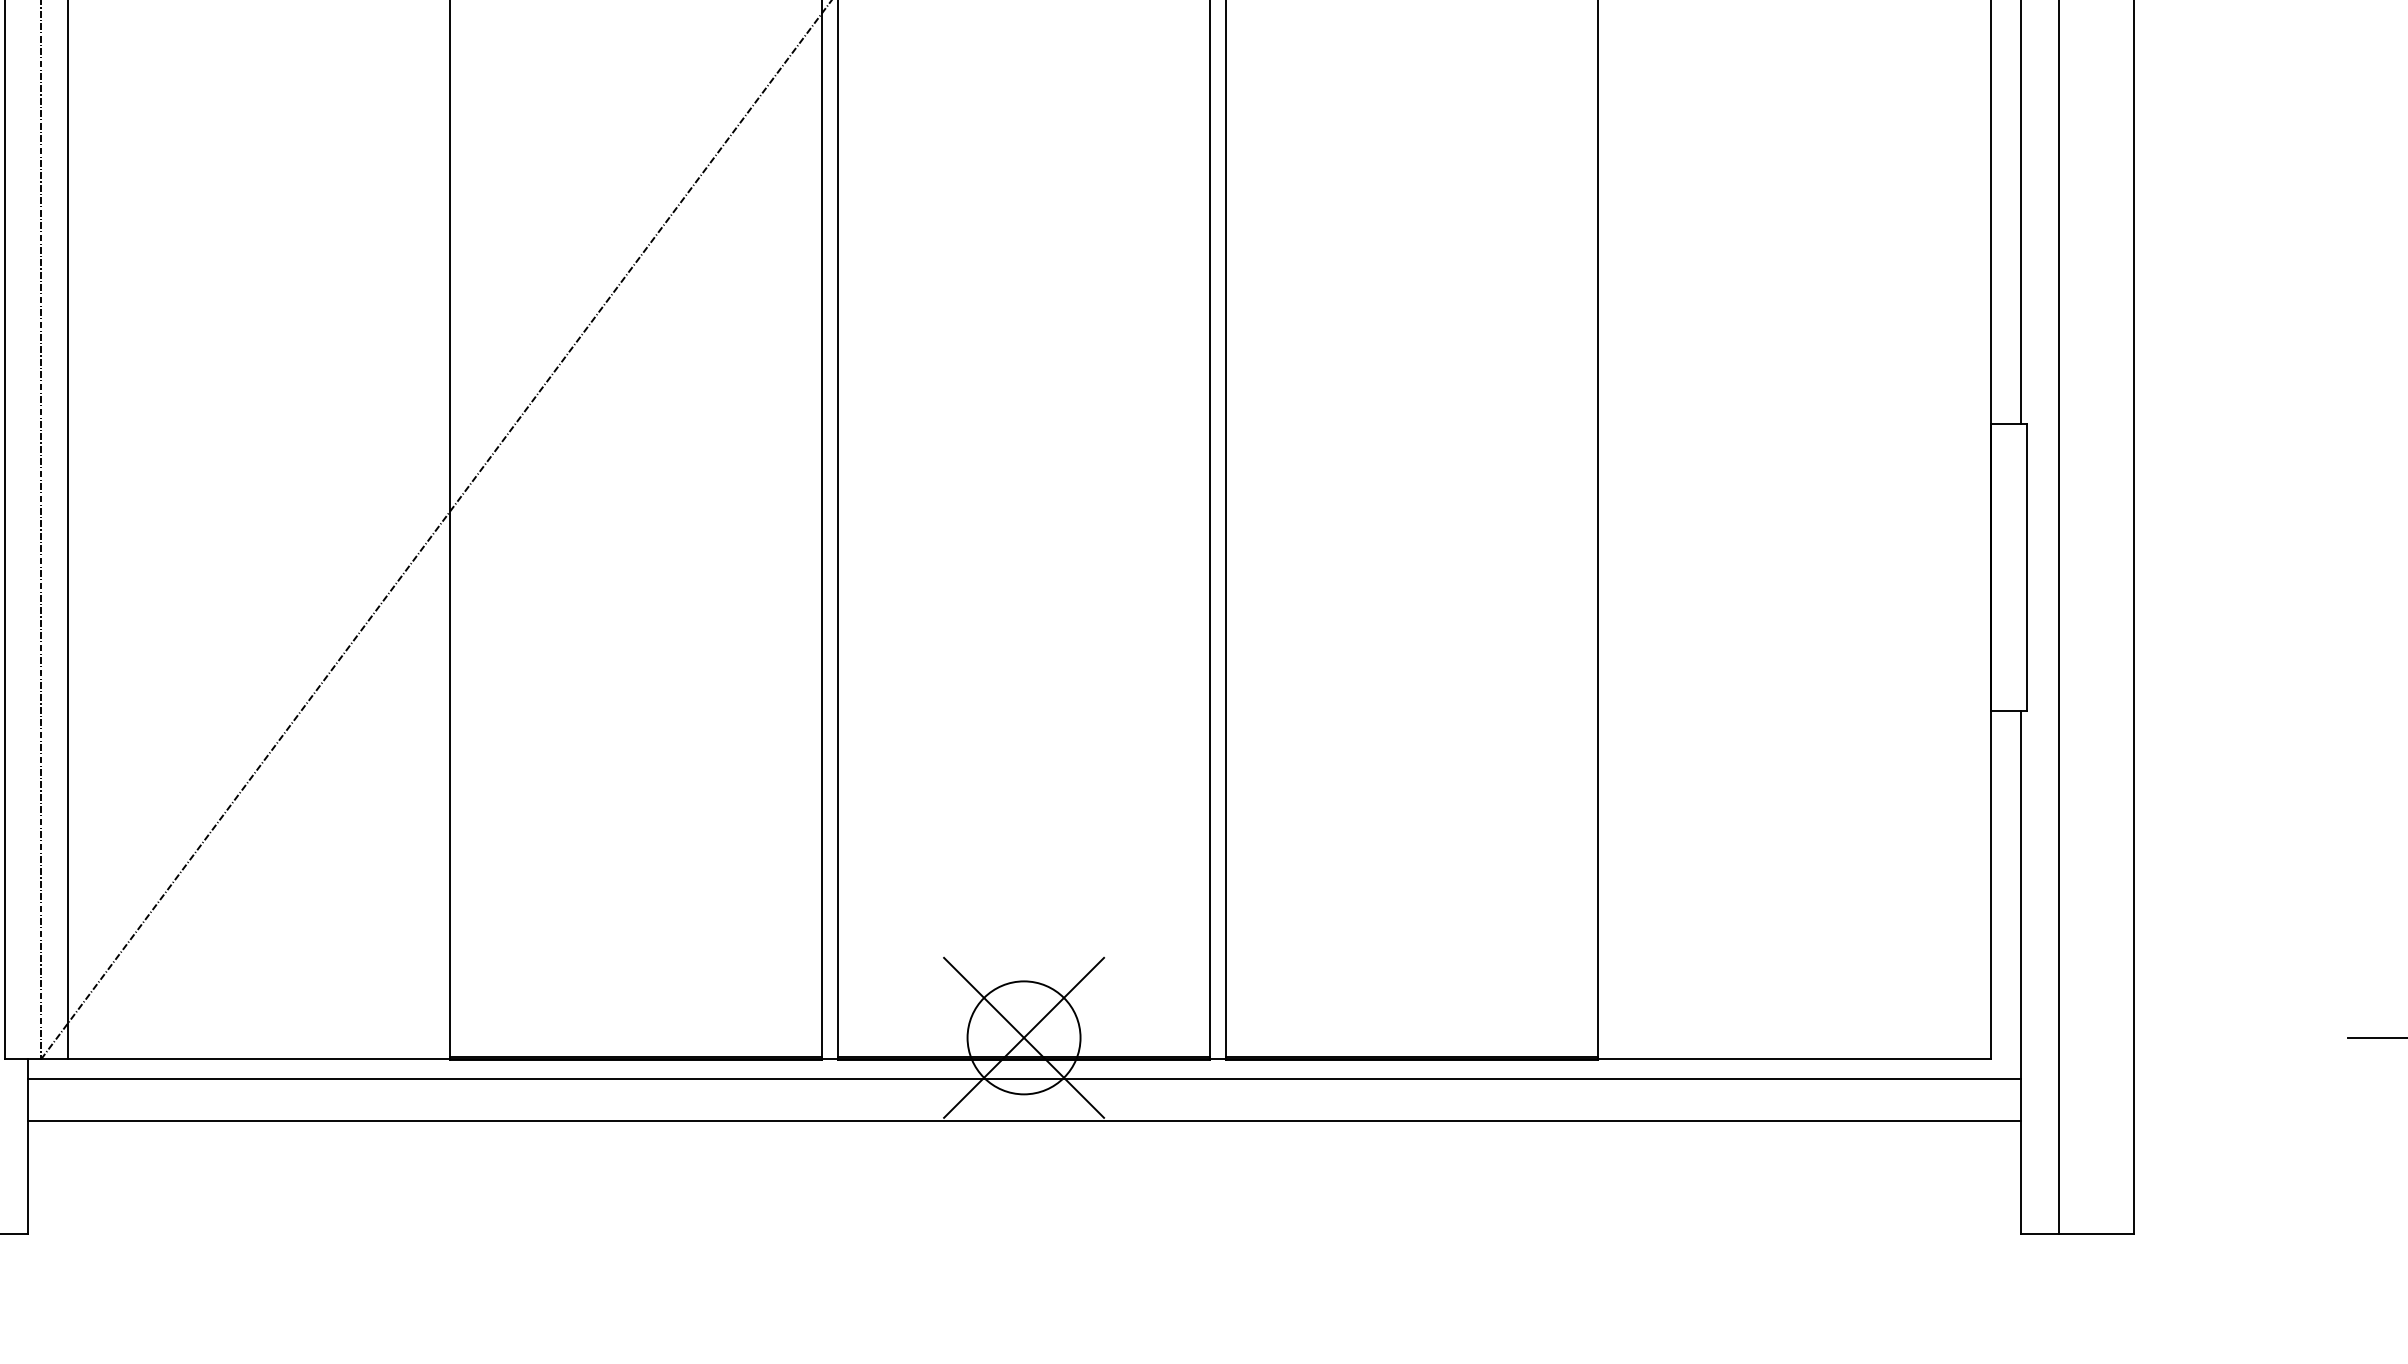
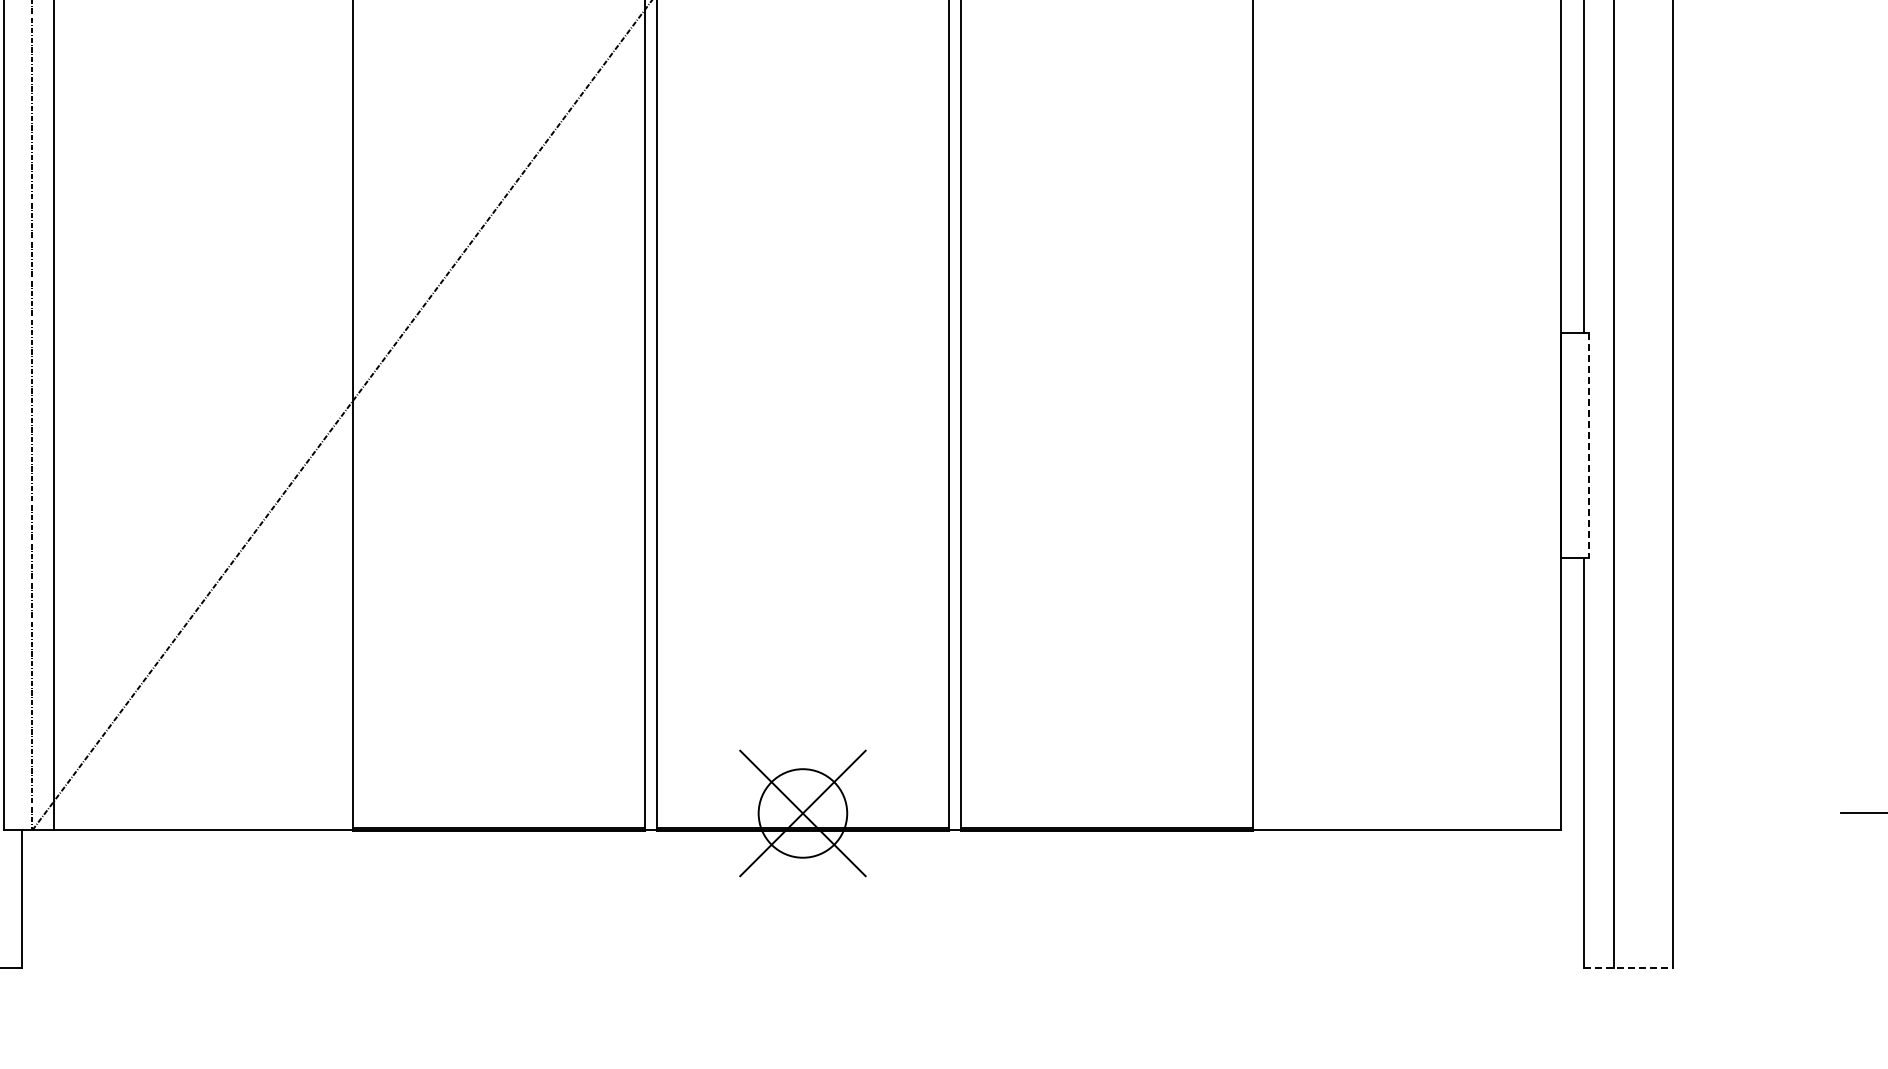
line: (2027, 568) -> (1589, 445), solid -> dashed
line: (1023, 1078) -> (802, 845), removed
line: (1023, 1122) -> (802, 879), removed
line: (2077, 1234) -> (1628, 967), solid -> dashed

